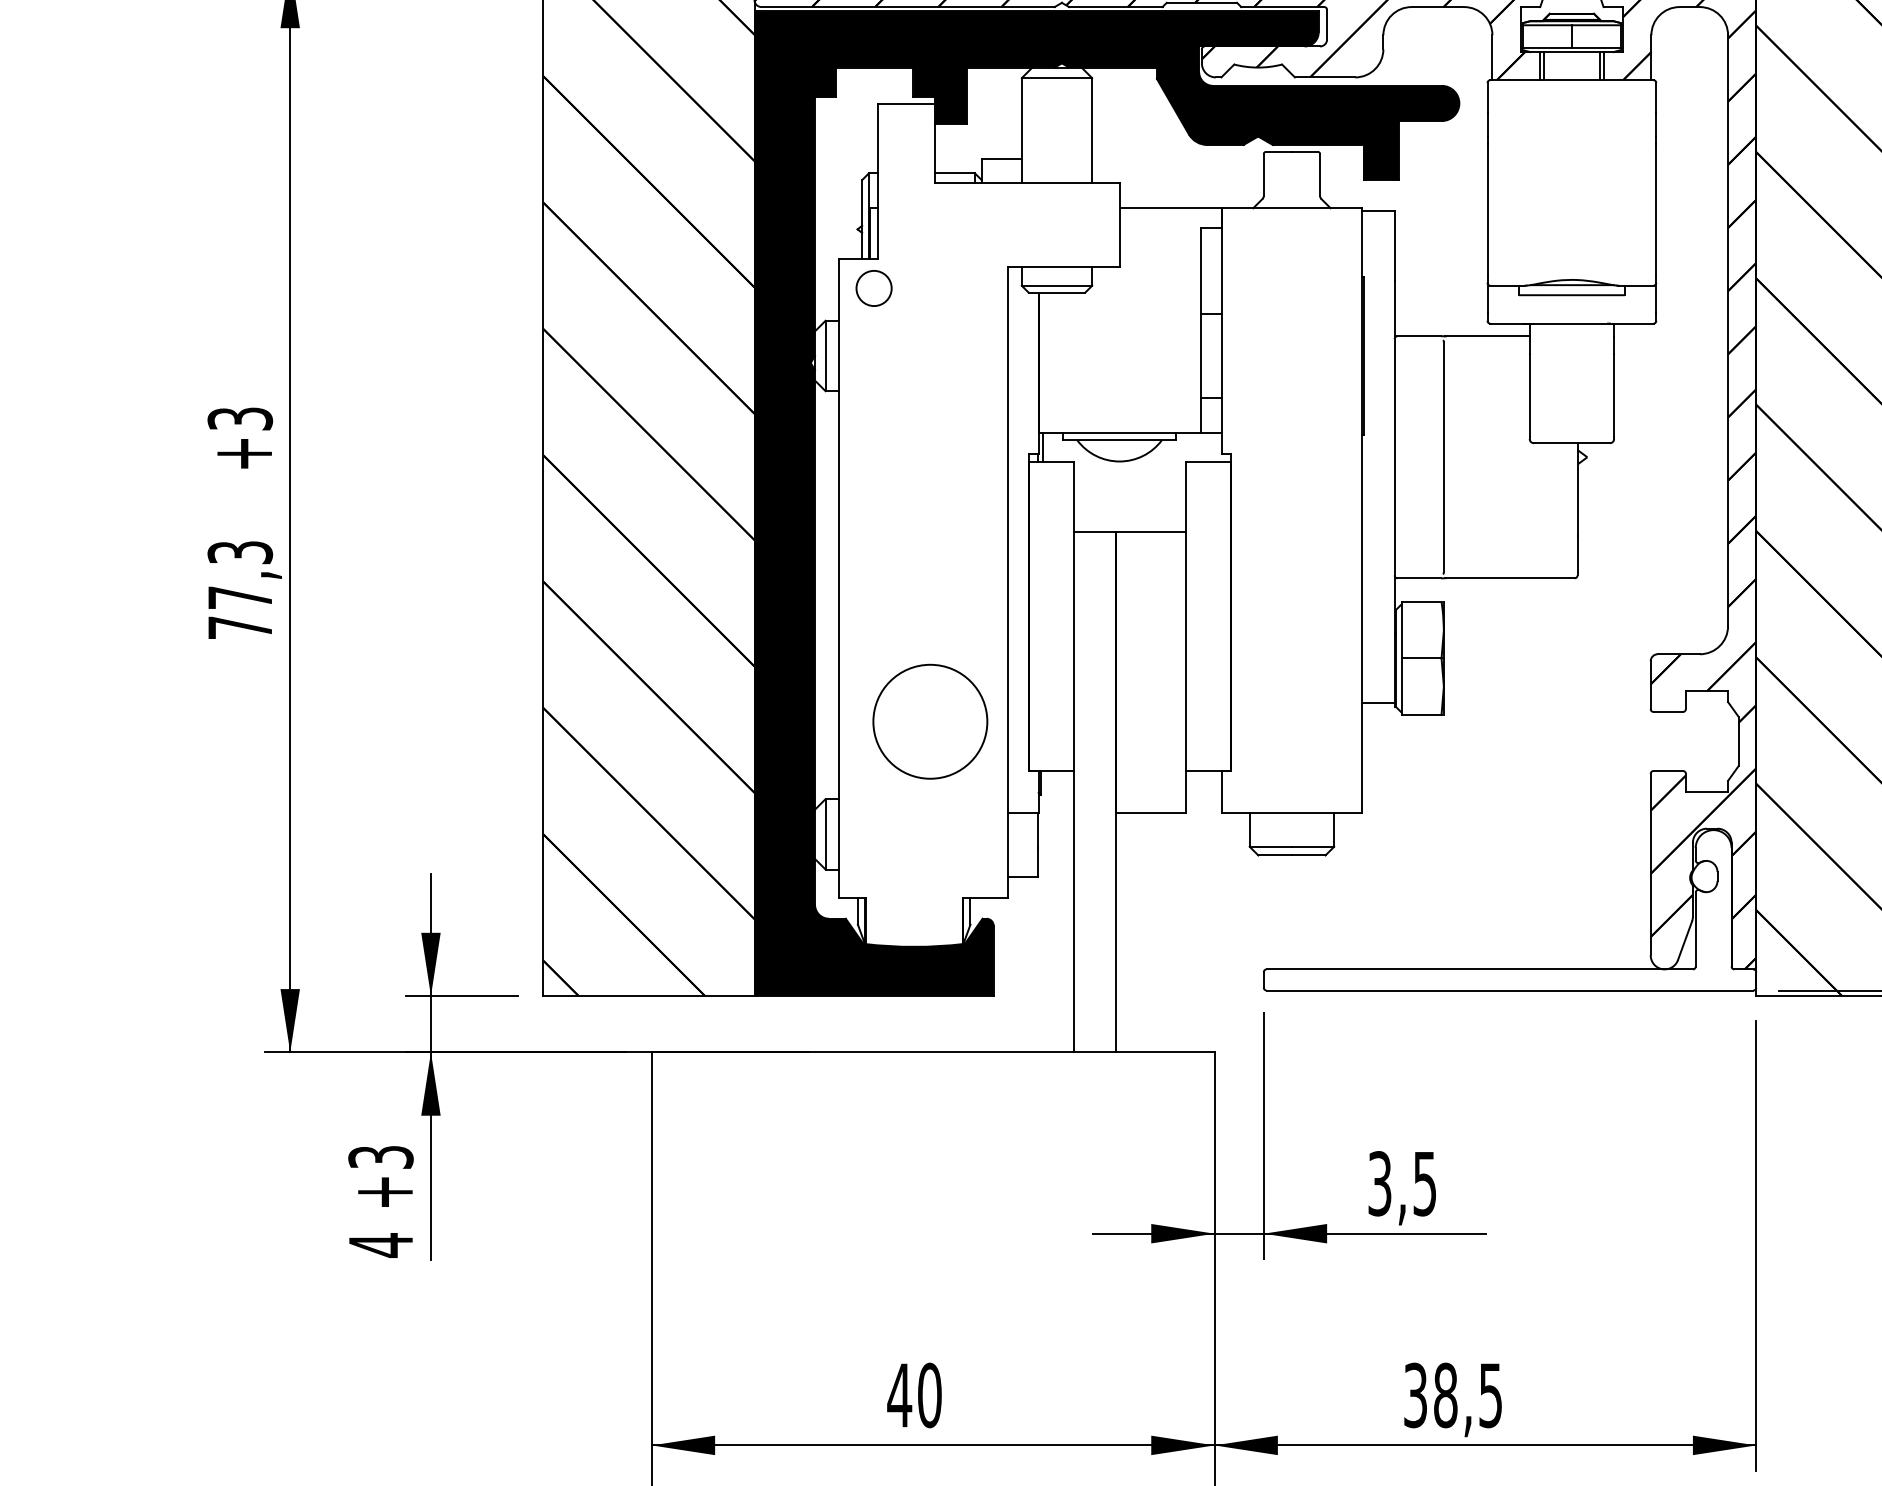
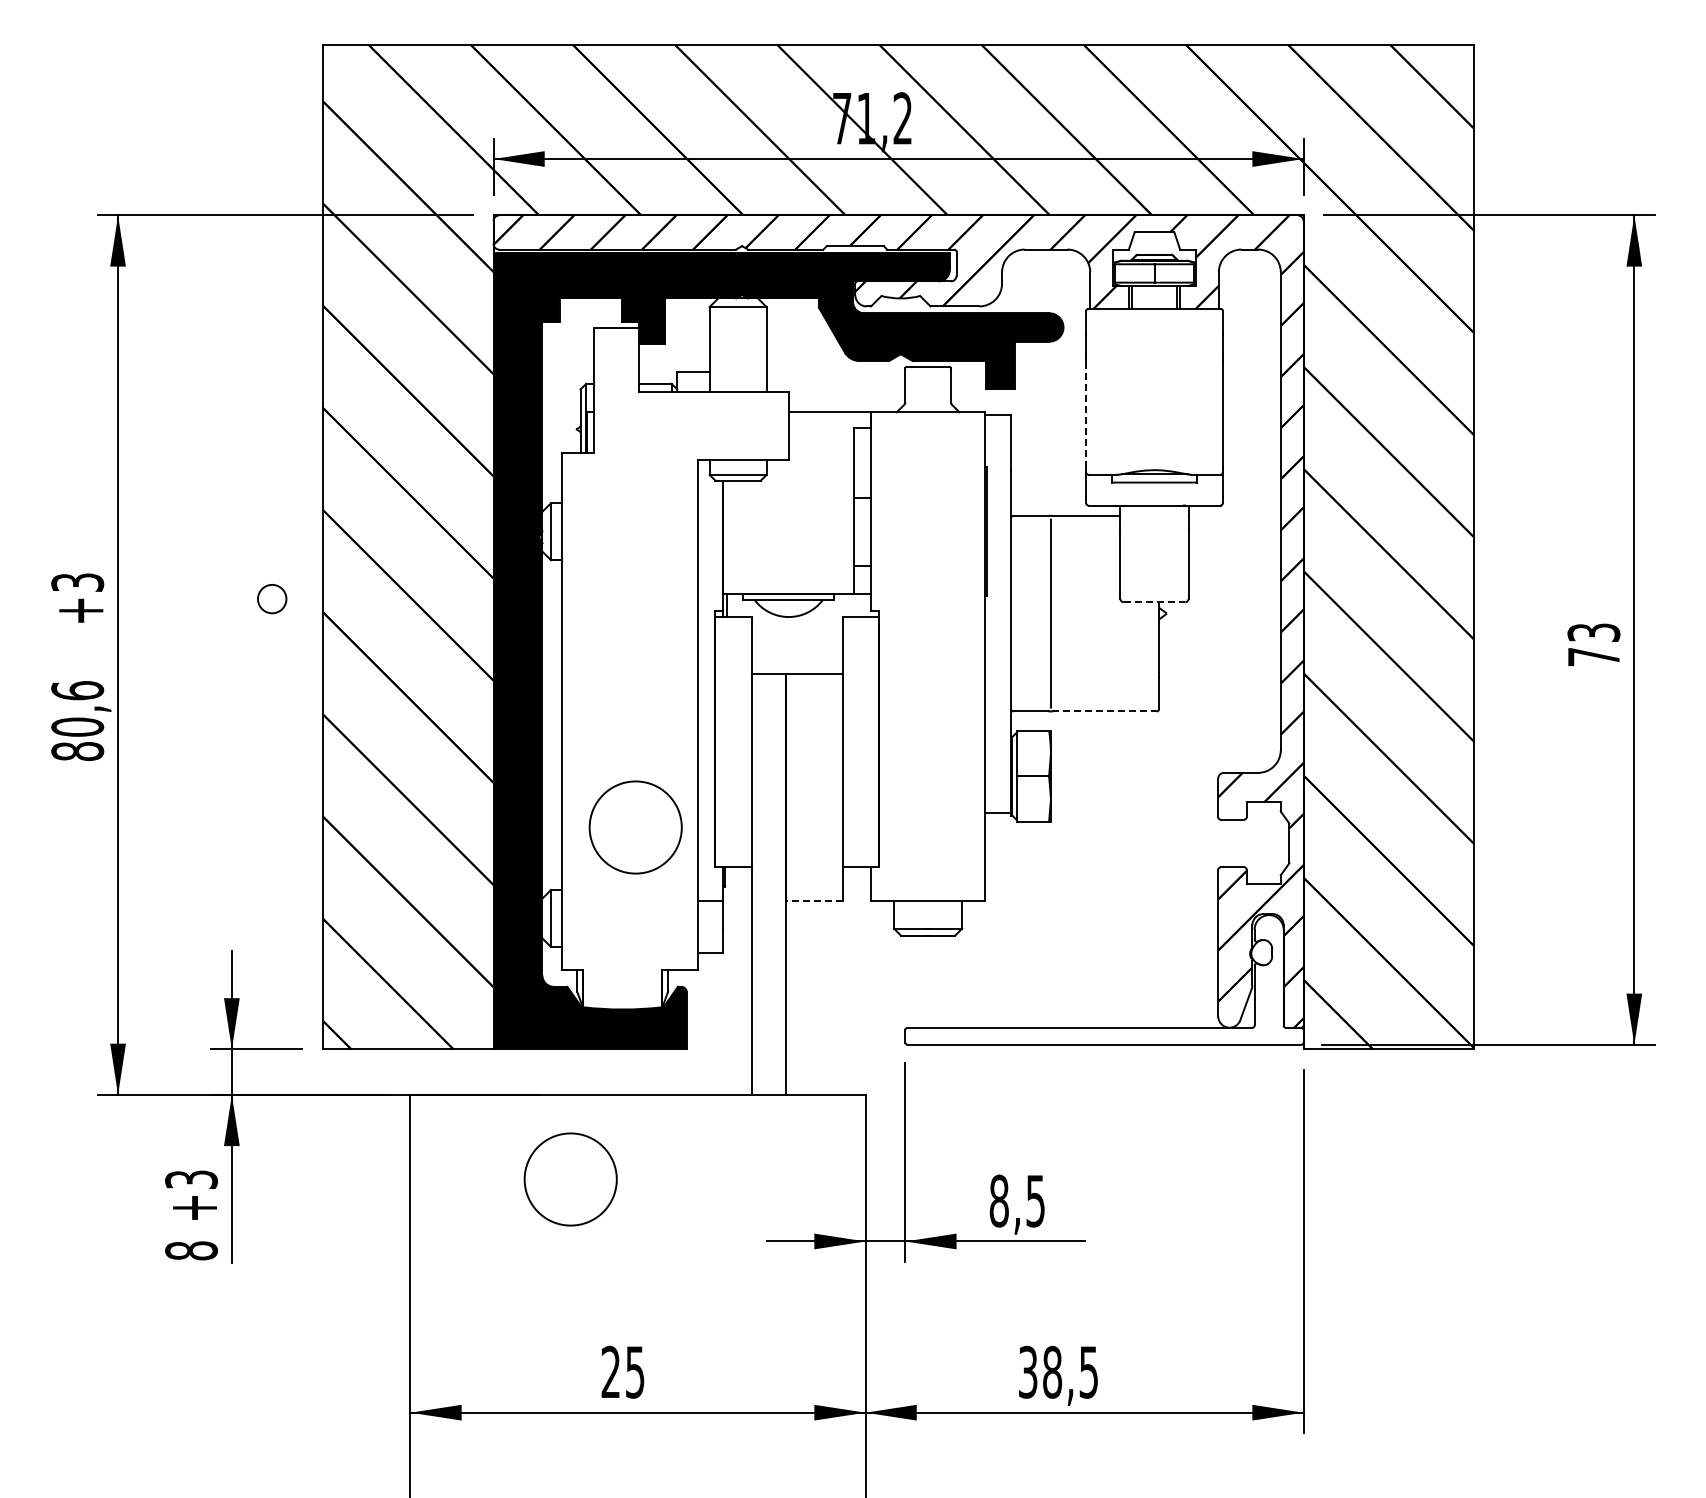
line: (1487, 211) -> (1086, 414), solid -> dashed
circle: (874, 288) -> (272, 599), moved
line: (1571, 443) -> (1154, 602), solid -> dashed
line: (1510, 578) -> (1104, 711), solid -> dashed
text: (240, 589) -> (77, 720), 77,3 -> 80,6
line: (1150, 813) -> (813, 901), solid -> dashed
circle: (849, 1157) -> (570, 1179), added
text: (1378, 1183) -> (998, 1200), 3,5 -> 8,5
text: (381, 1244) -> (191, 1250), 4 -> 8
text: (914, 1394) -> (622, 1371), 40 -> 25

